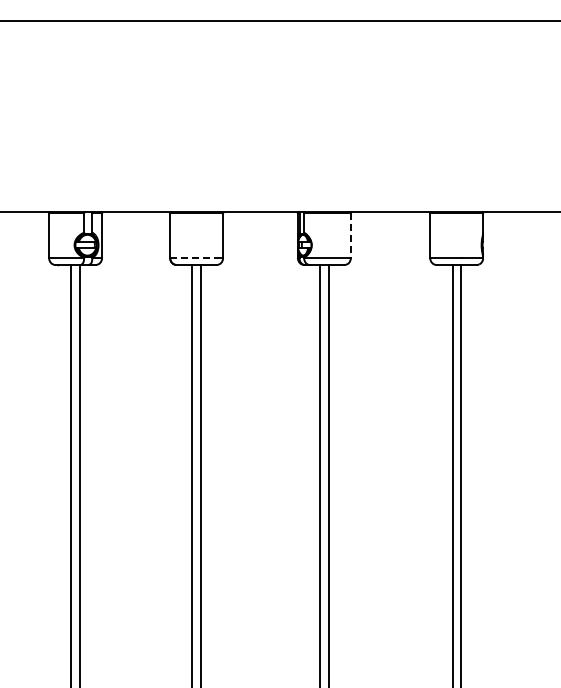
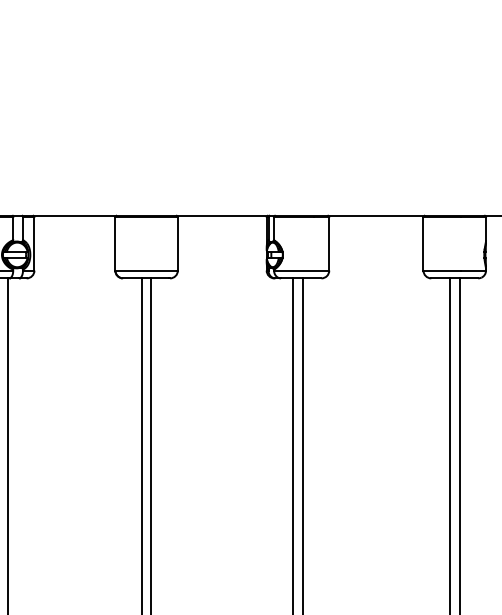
line: (350, 235) -> (328, 243), dashed -> solid
line: (196, 258) -> (146, 270), dashed -> solid

